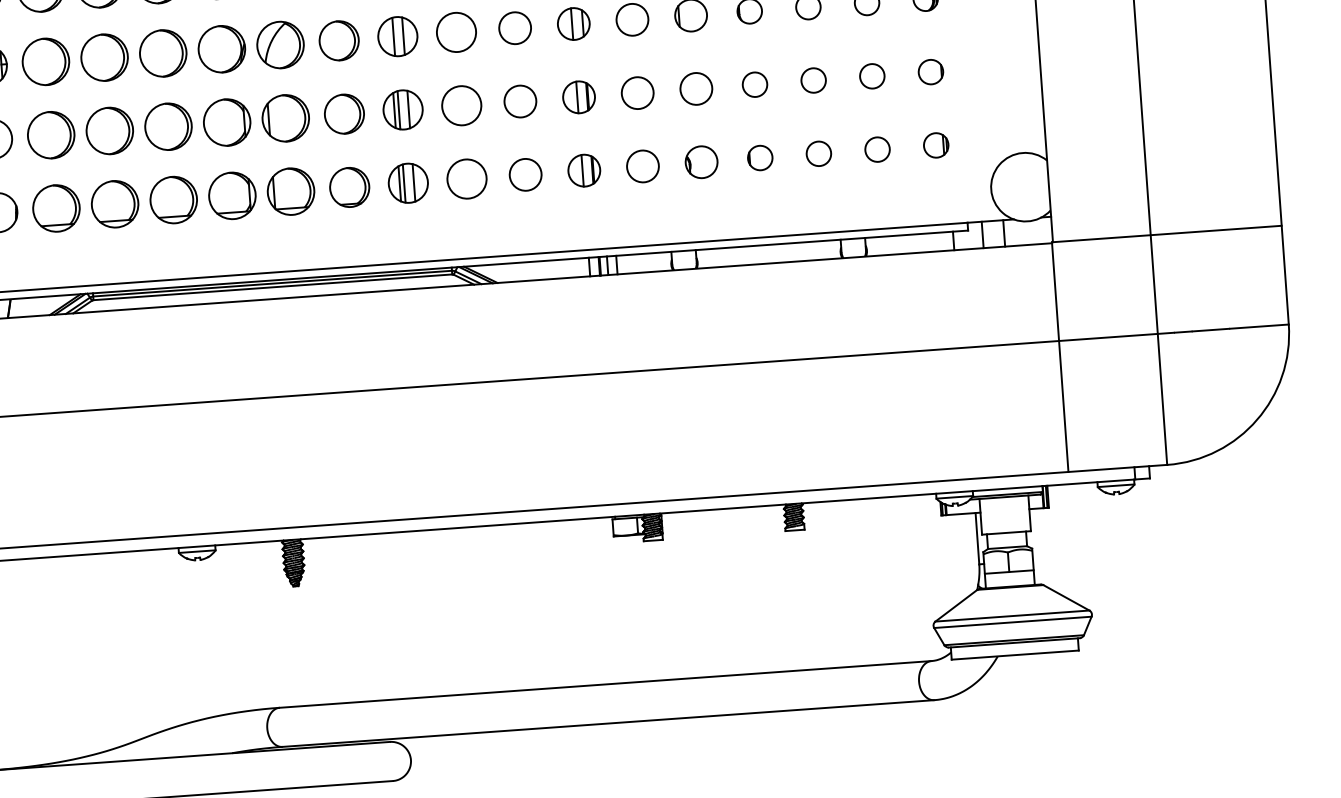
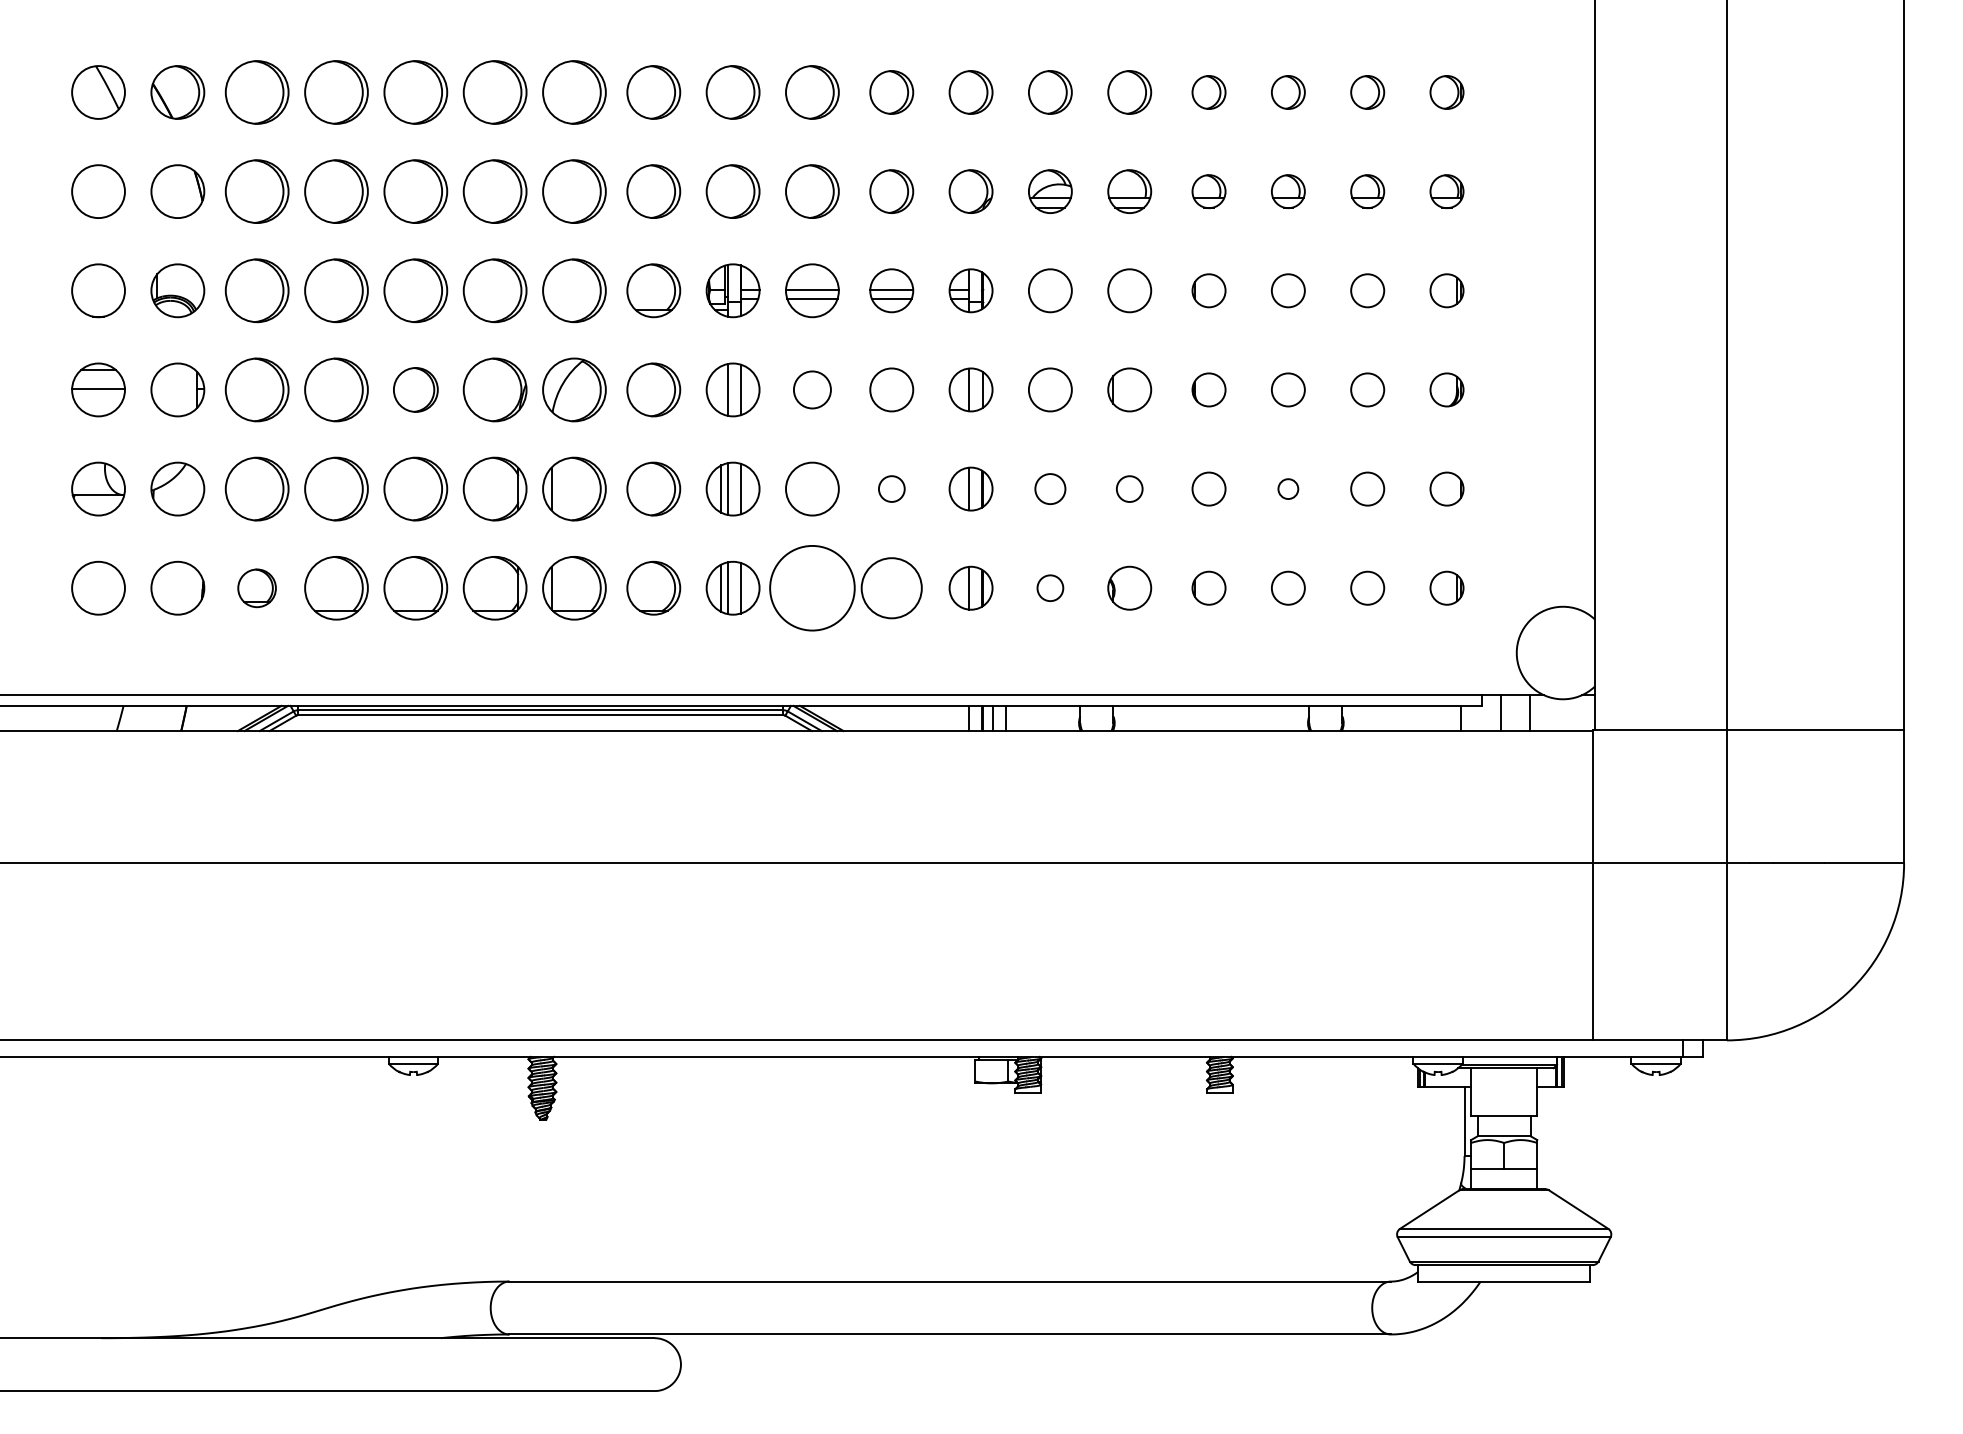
circle: (456, 32) -> (812, 389), size x0.7
part: (162, 53) -> (415, 389), size x0.7
circle: (812, 80) -> (1287, 488), size x0.6
circle: (696, 88) -> (1129, 488), size x0.6
circle: (637, 92) -> (1049, 488), size x0.7
circle: (520, 101) -> (891, 488), size x0.6
circle: (642, 165) -> (1049, 587), size x0.6
circle: (525, 174) -> (891, 587), size x1.4
circle: (467, 178) -> (812, 587), size x1.6
part: (55, 208) -> (256, 588), size x0.6

